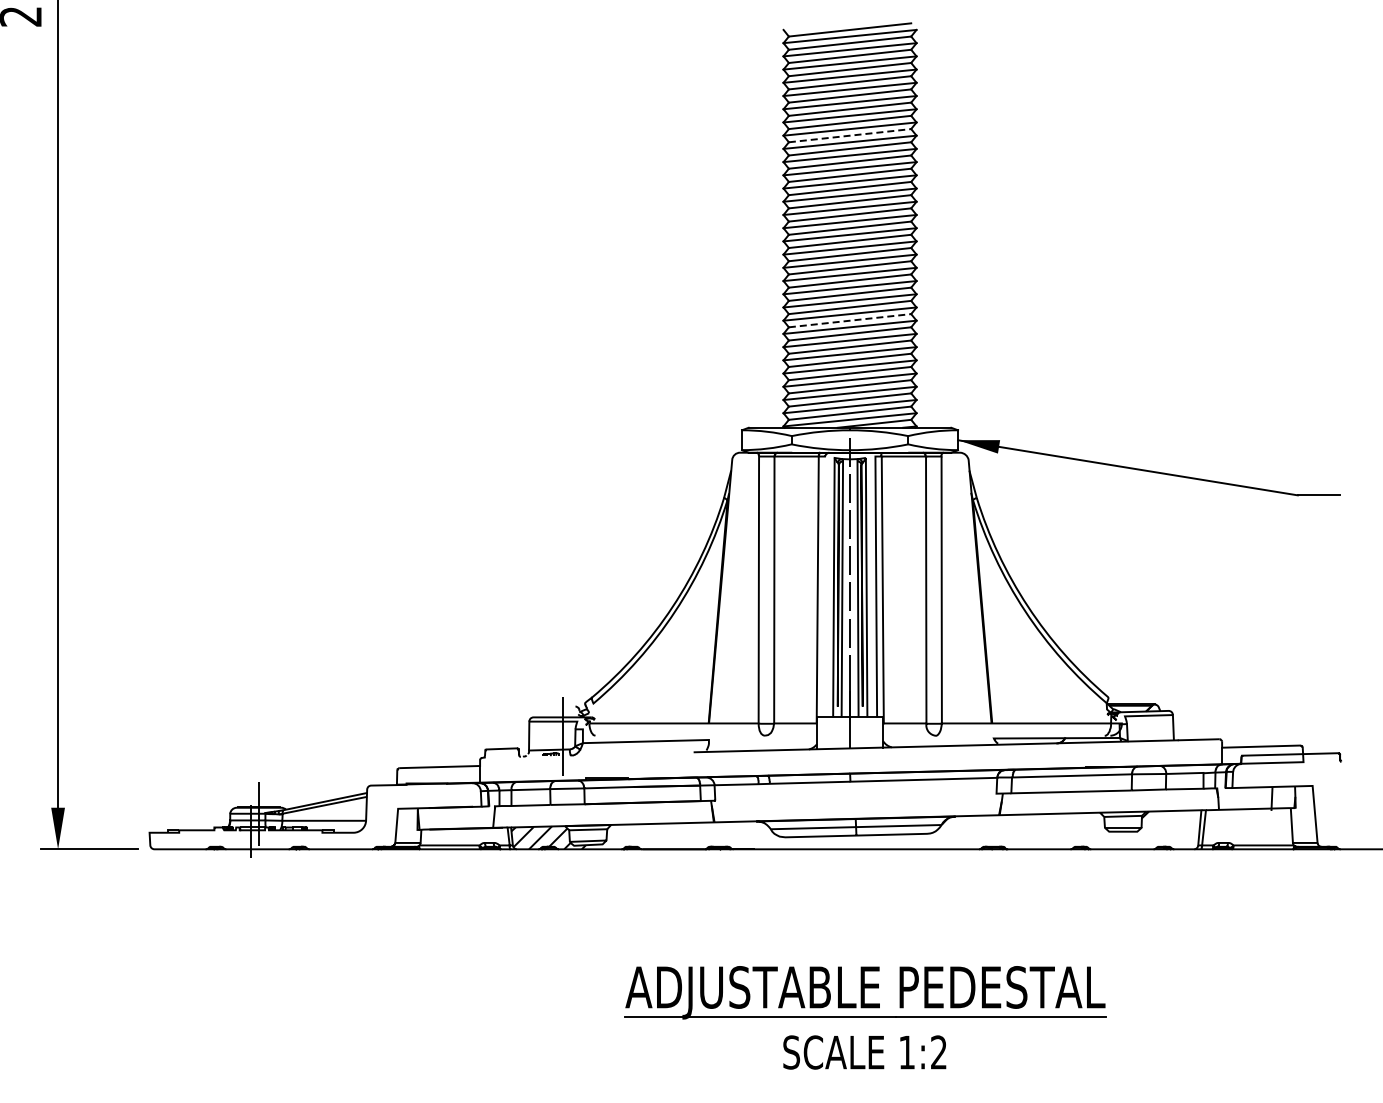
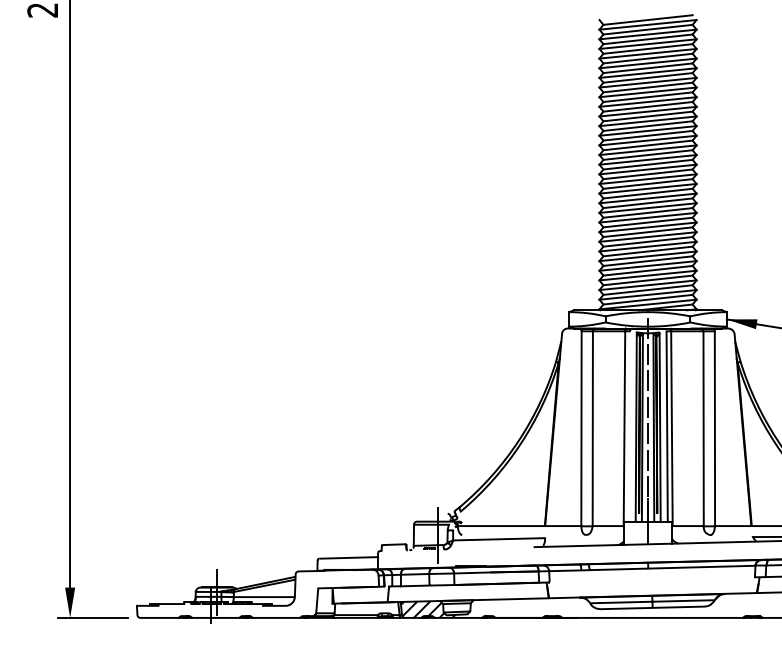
line: (850, 135) -> (648, 97), dashed -> solid
line: (850, 320) -> (648, 232), dashed -> solid

